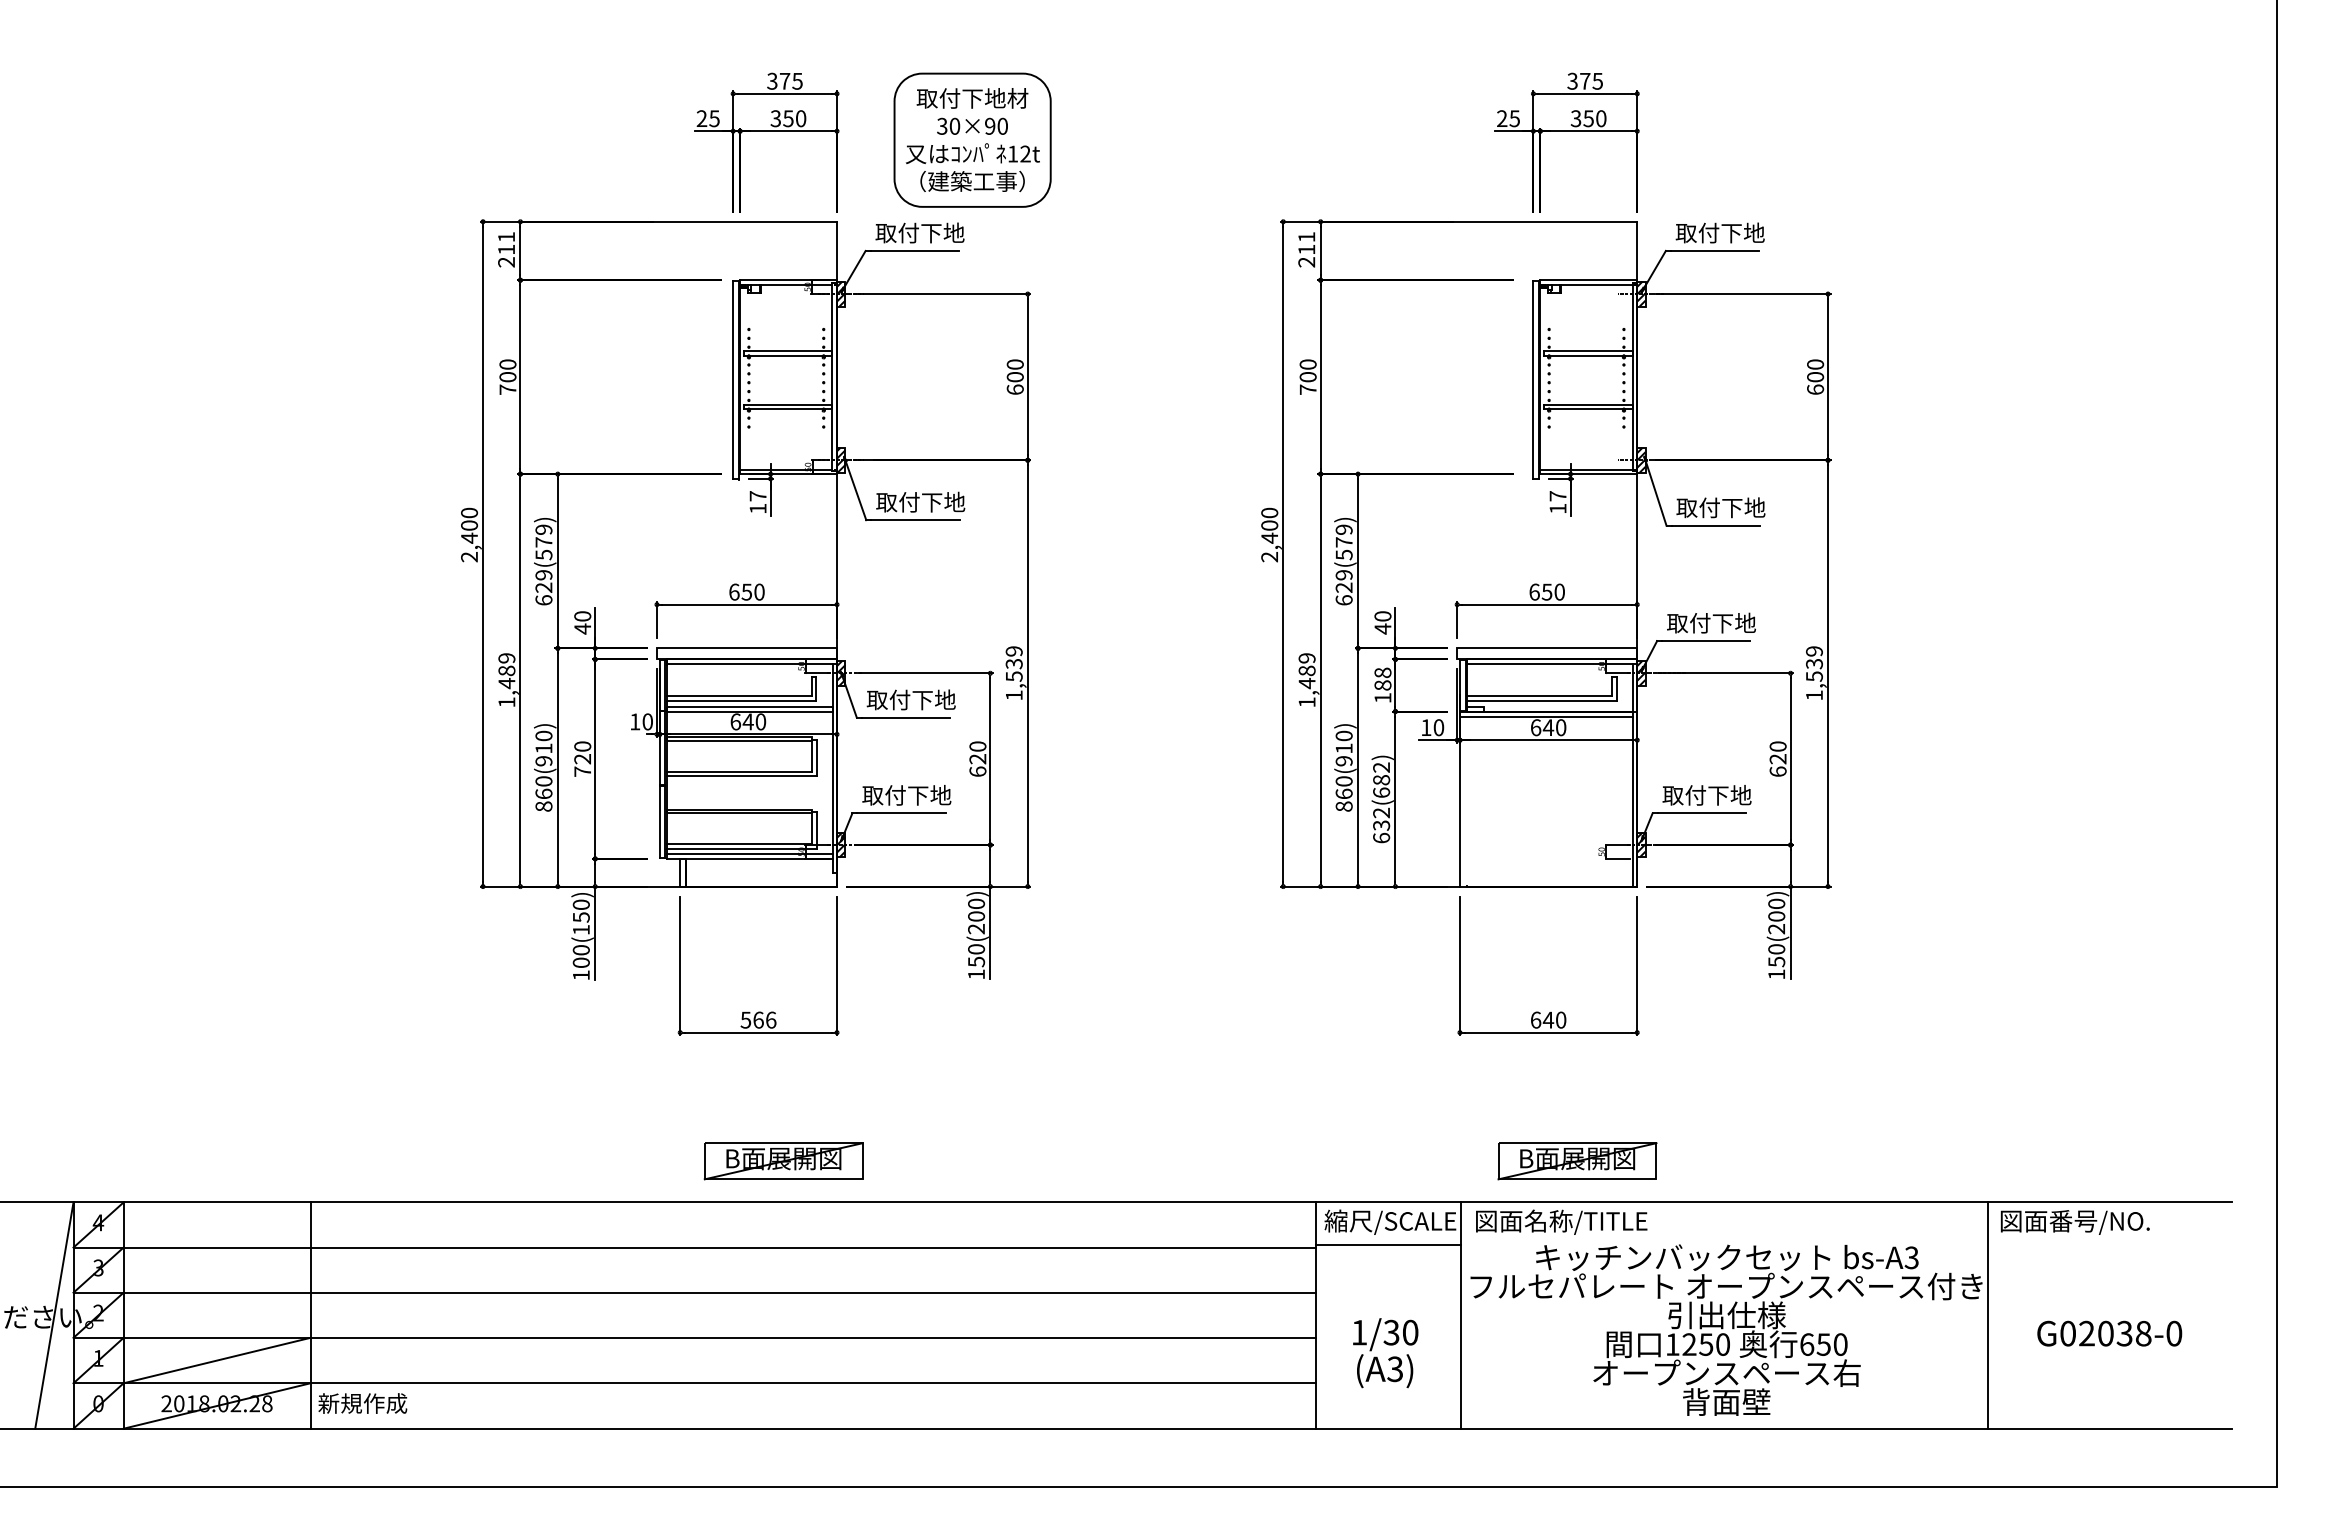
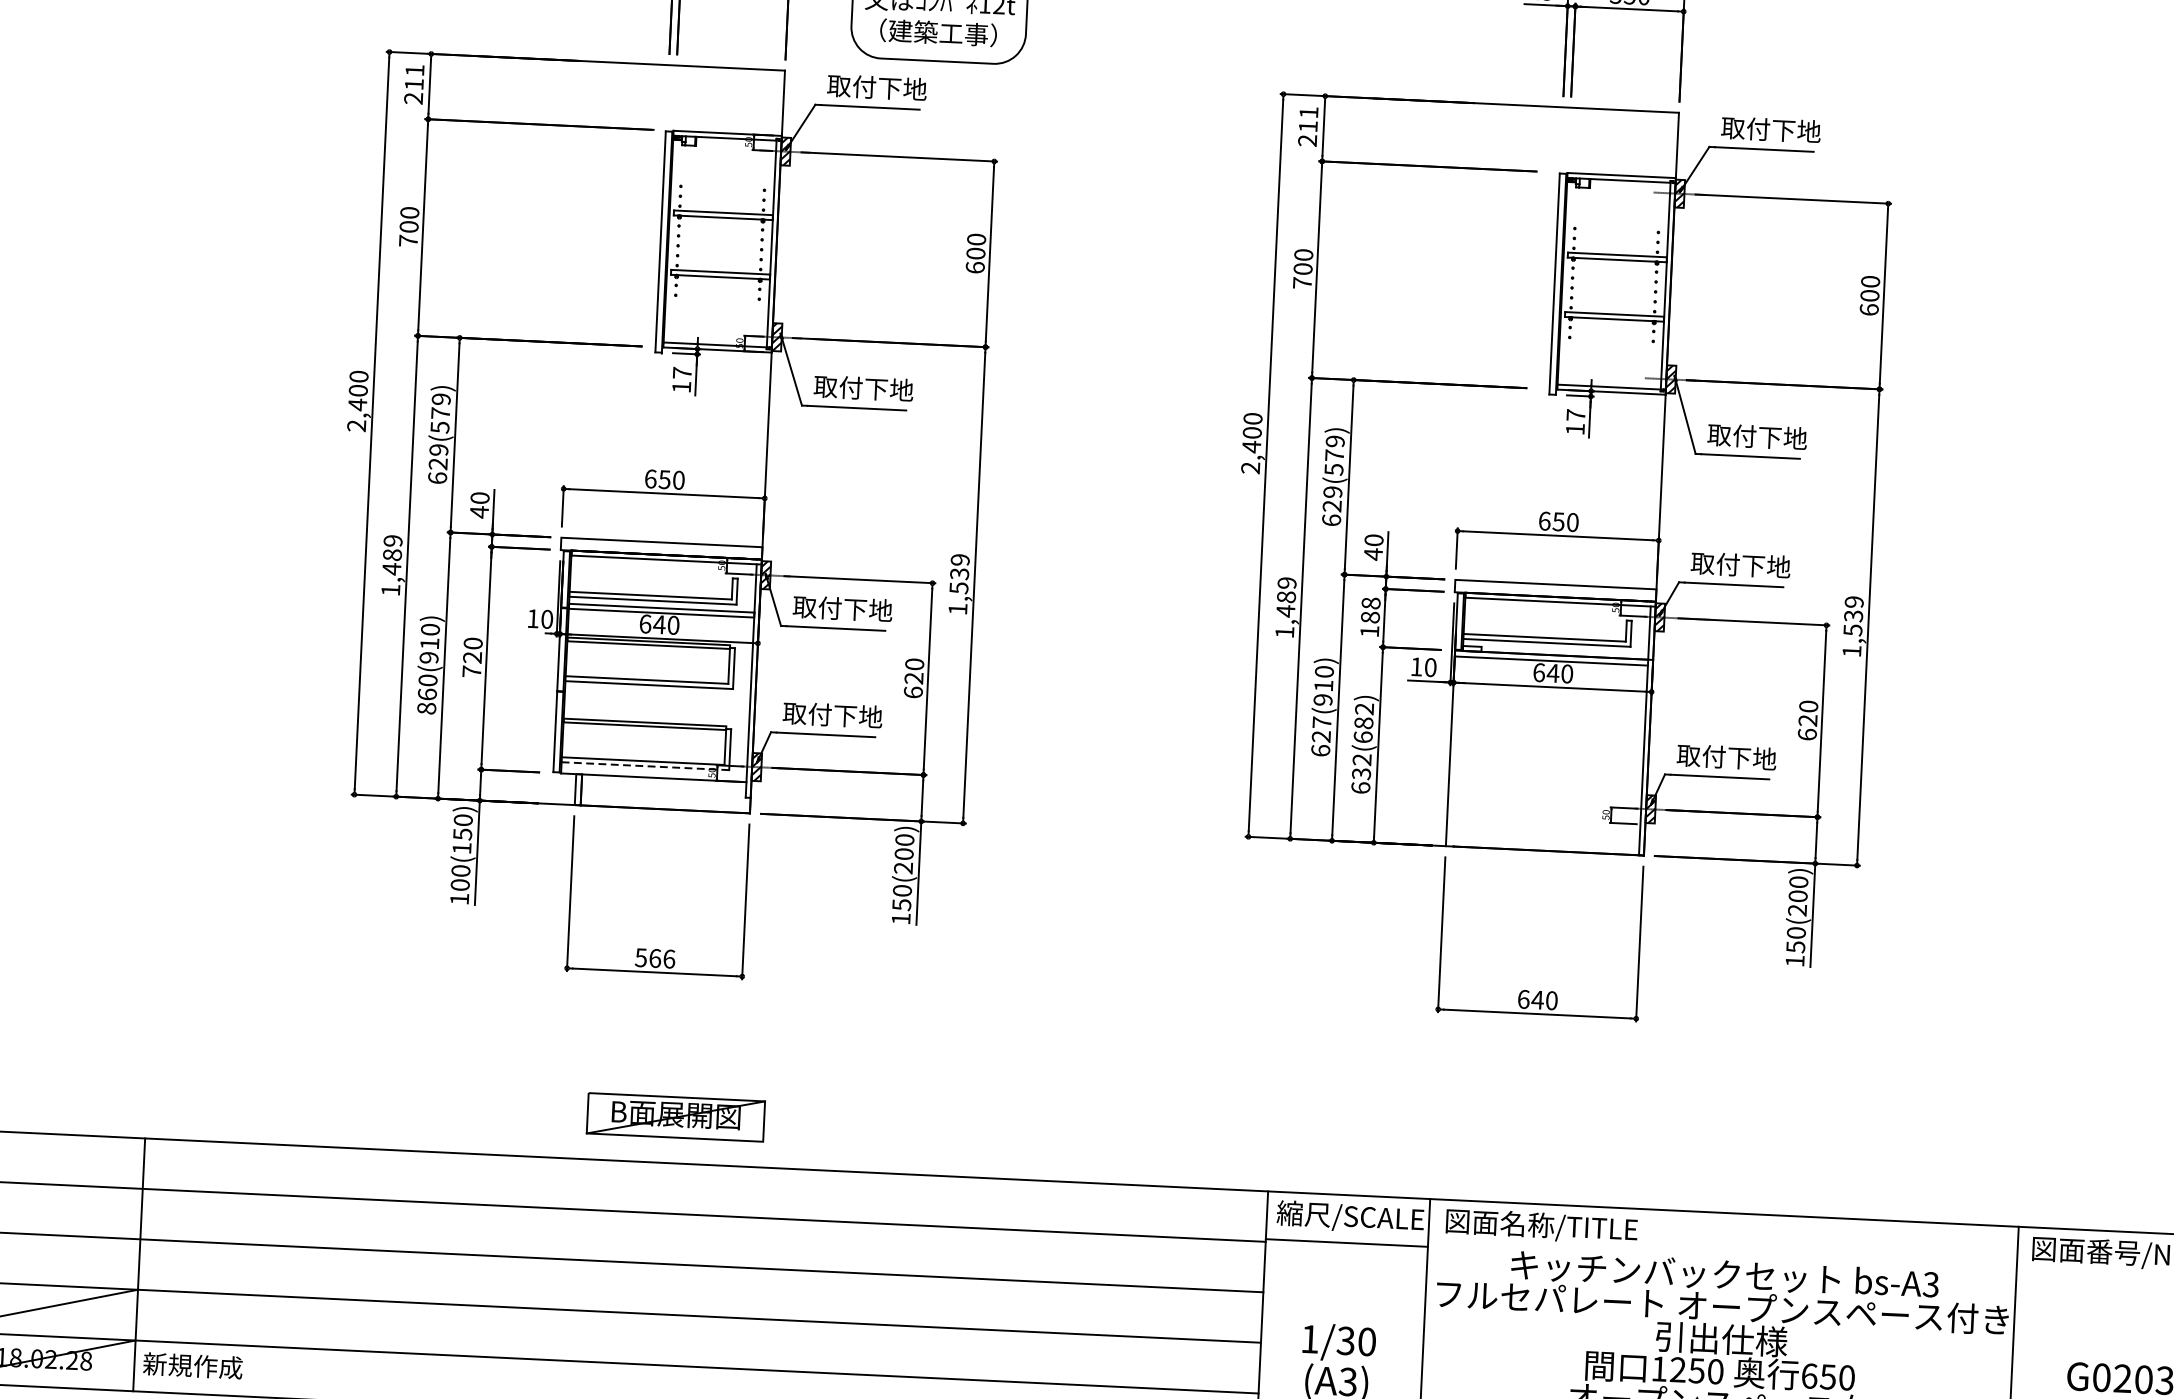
text: (1343, 793) -> (1320, 736), 860(910) -> 627(910)
line: (741, 848) -> (645, 765), solid -> dashed
line: (749, 853) -> (653, 771), removed
part: (1577, 1161) -> (1562, 1159), removed

